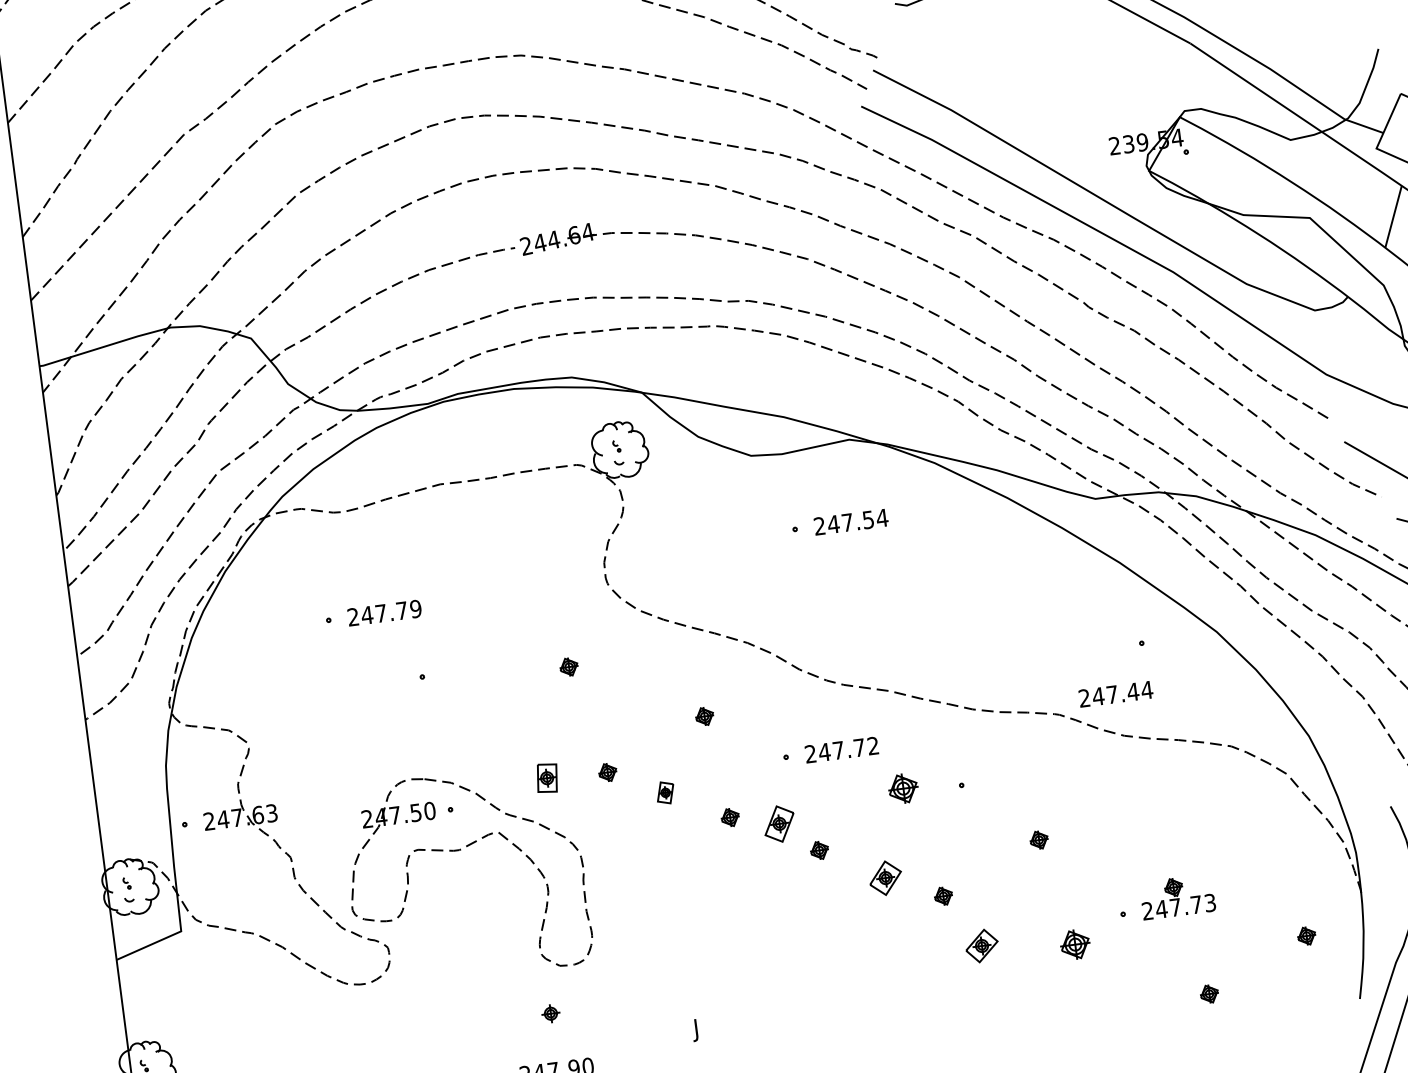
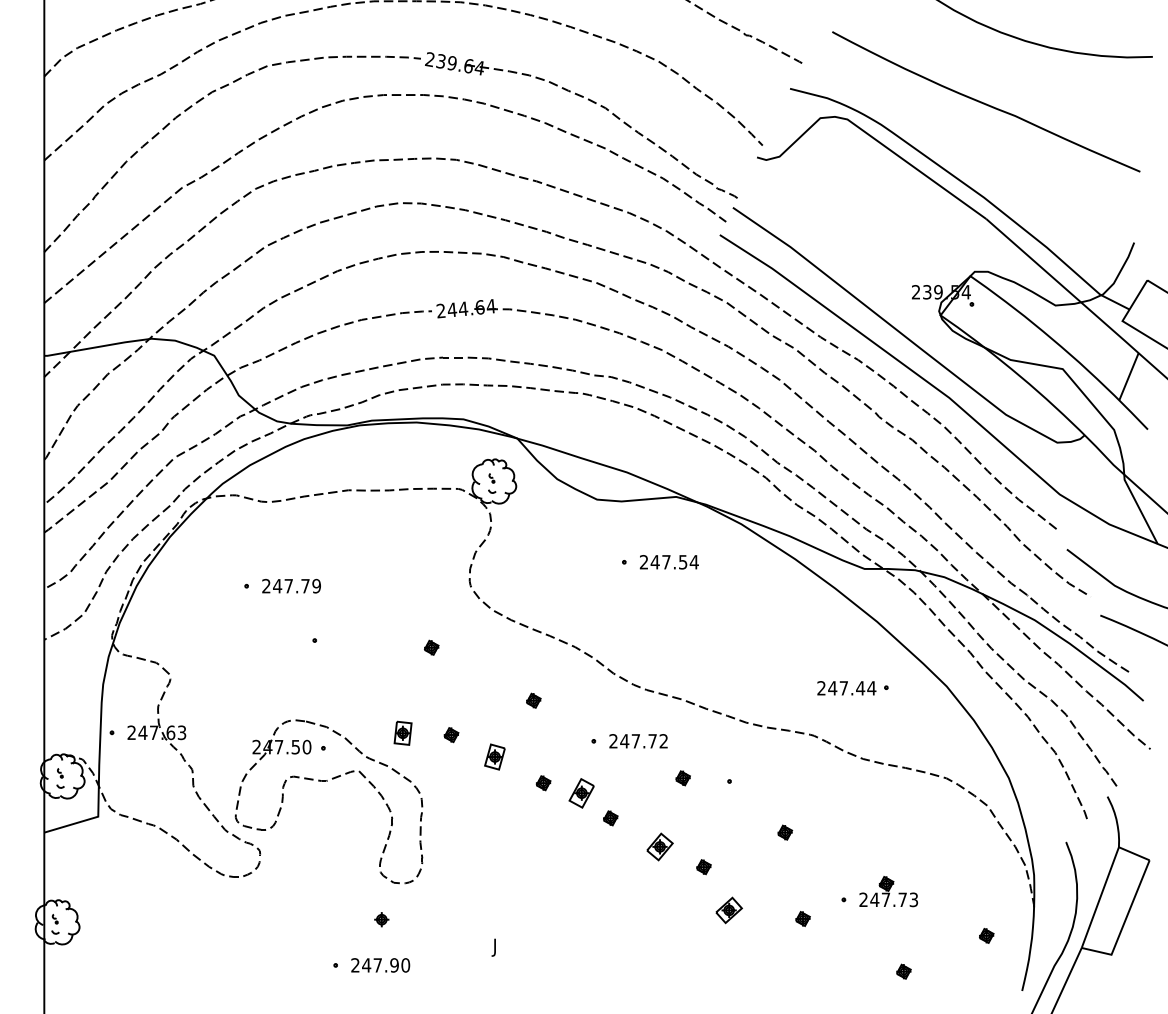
text: (1115, 694) -> (846, 688), moved
part: (902, 789) -> (682, 778), size x0.62
part: (664, 792) -> (494, 756), size x1.43
part: (1074, 944) -> (802, 918), size x0.62

